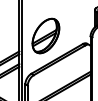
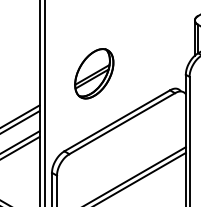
part: (45, 35) -> (93, 72), size x0.7

